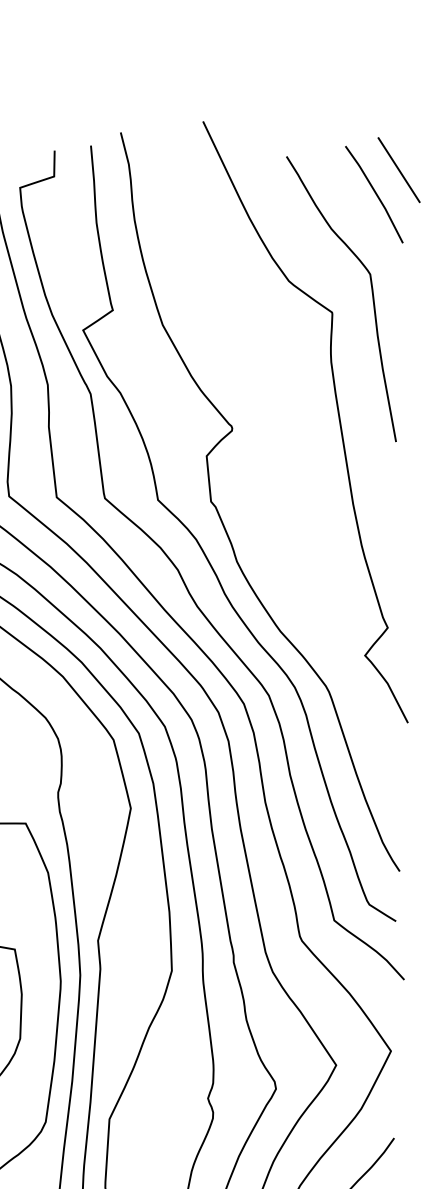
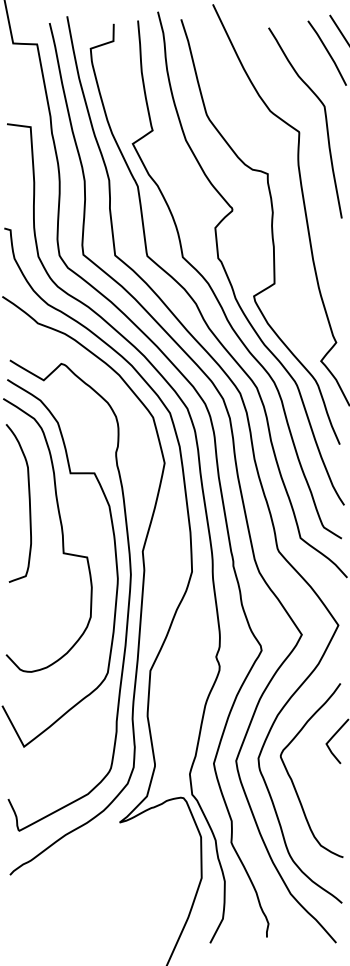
curve: (290, 461) -> (271, 231), added

